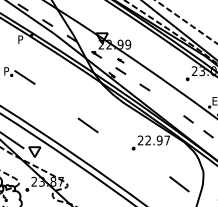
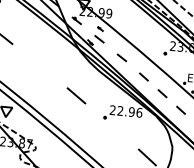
line: (168, 104) -> (143, 77), added
line: (87, 125) -> (75, 95), moved
text: (167, 140) -> (139, 112), 22.97 -> 22.96

